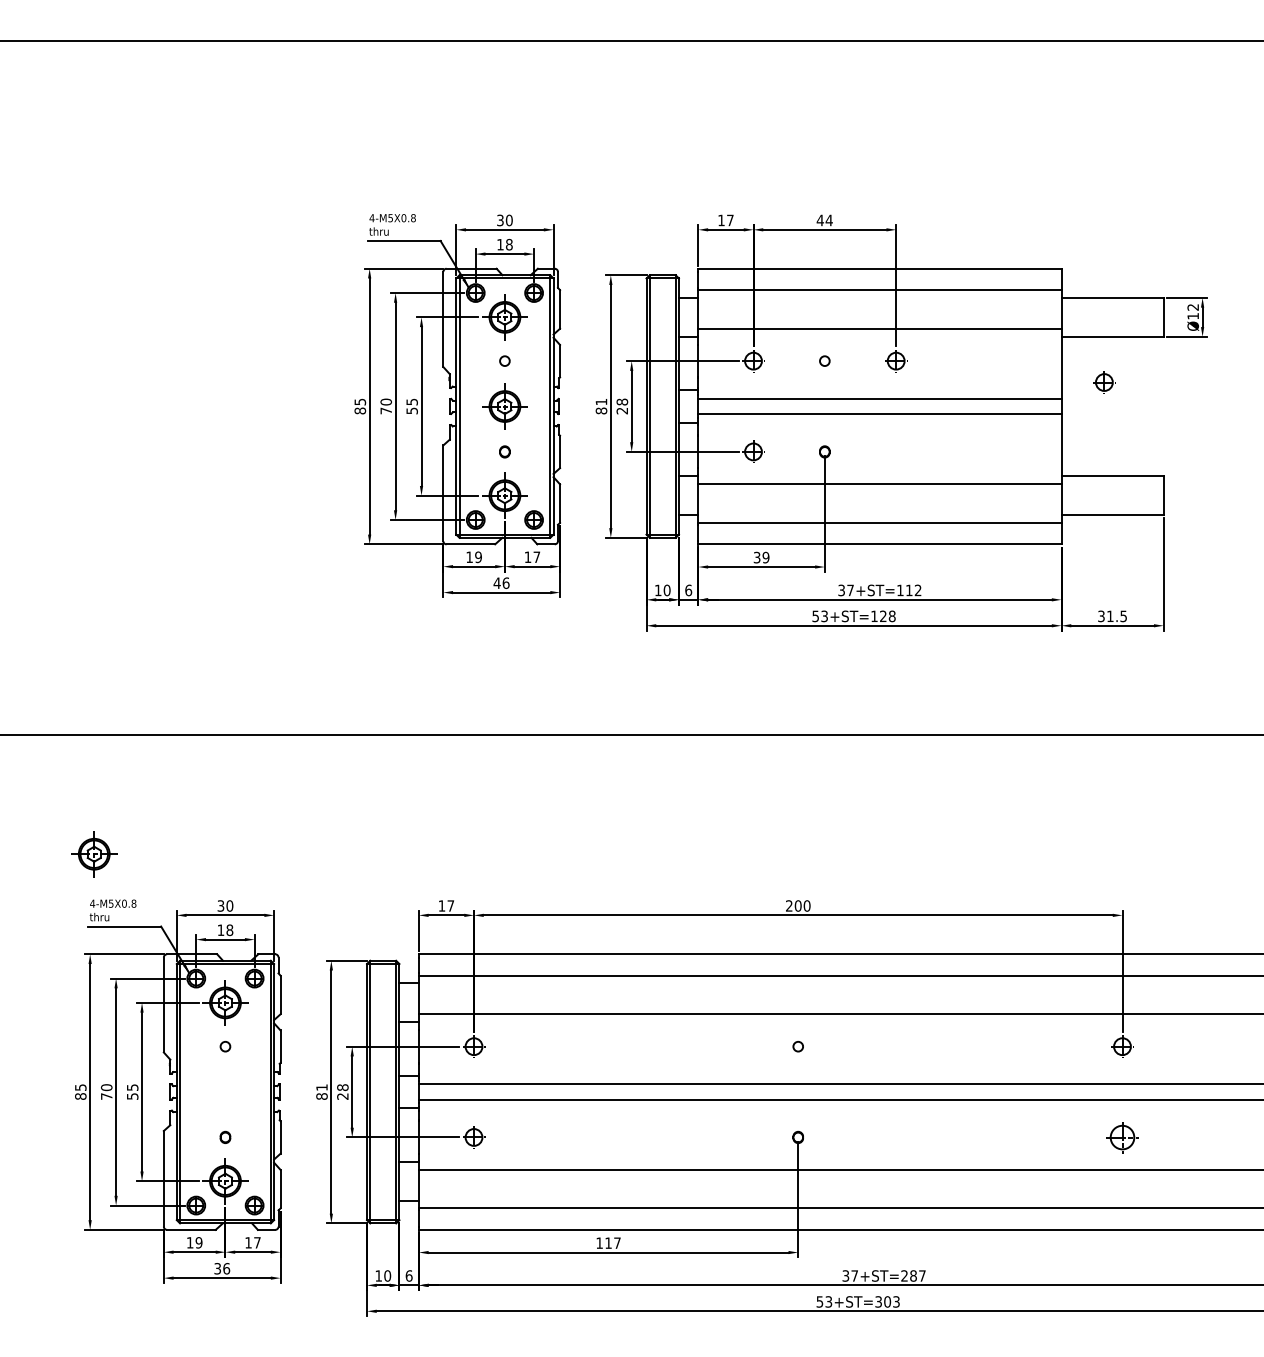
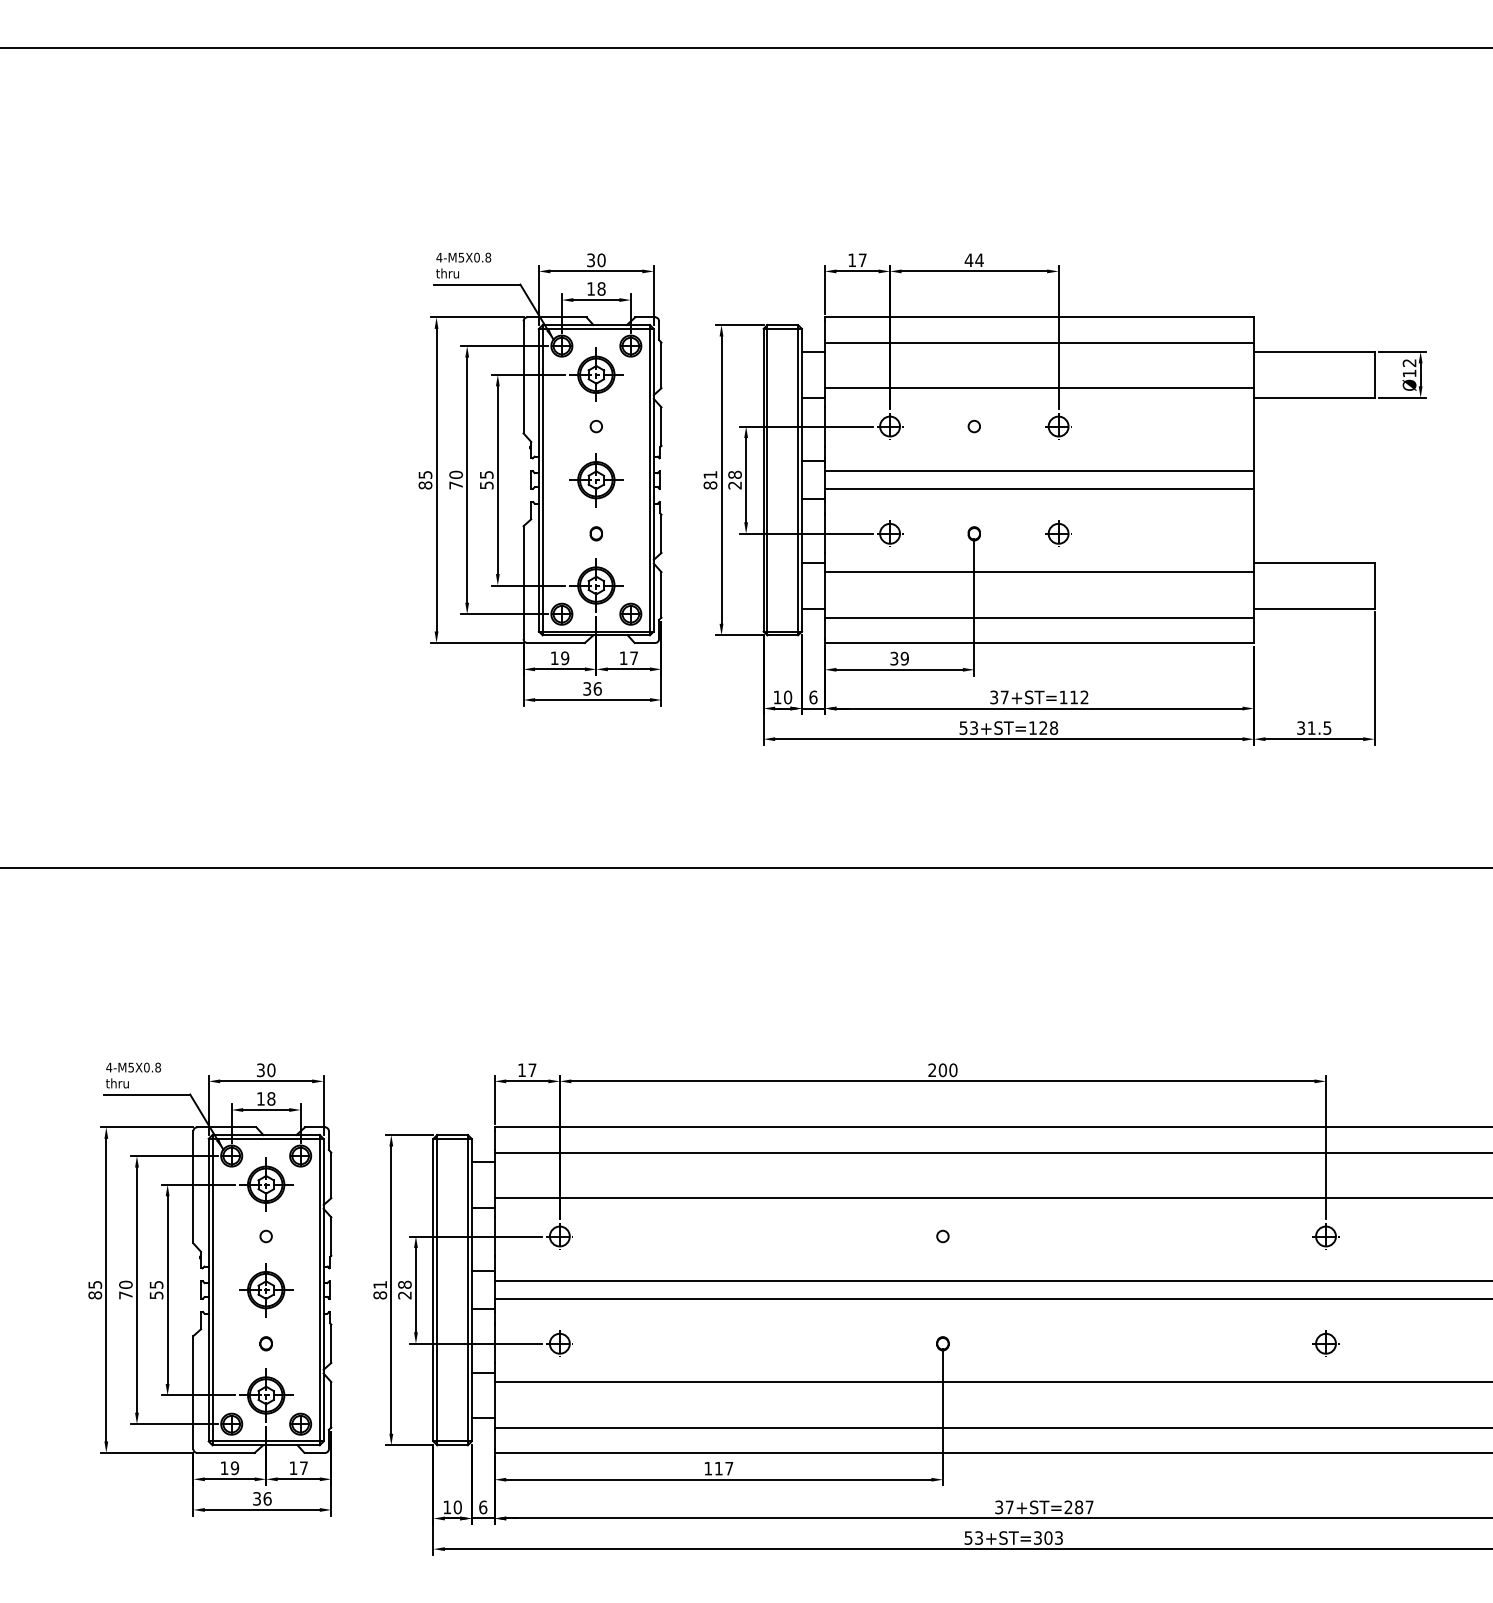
part: (1104, 382) -> (1058, 533), moved
text: (496, 582) -> (586, 688), 46 -> 36
part: (94, 854) -> (266, 1290), moved
part: (1122, 1137) -> (1325, 1343), size x0.71

